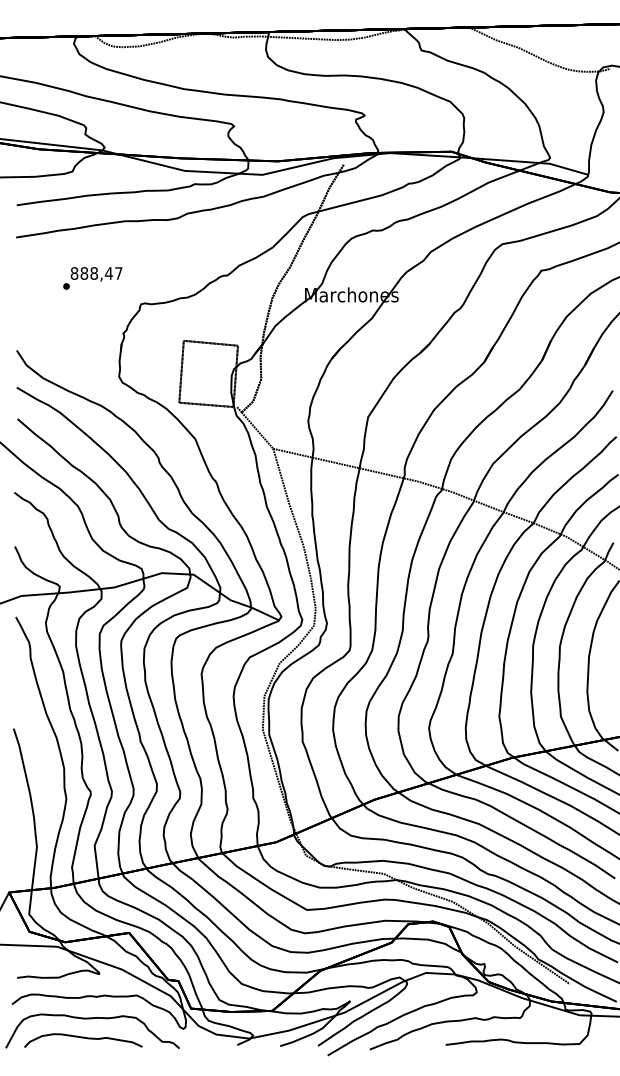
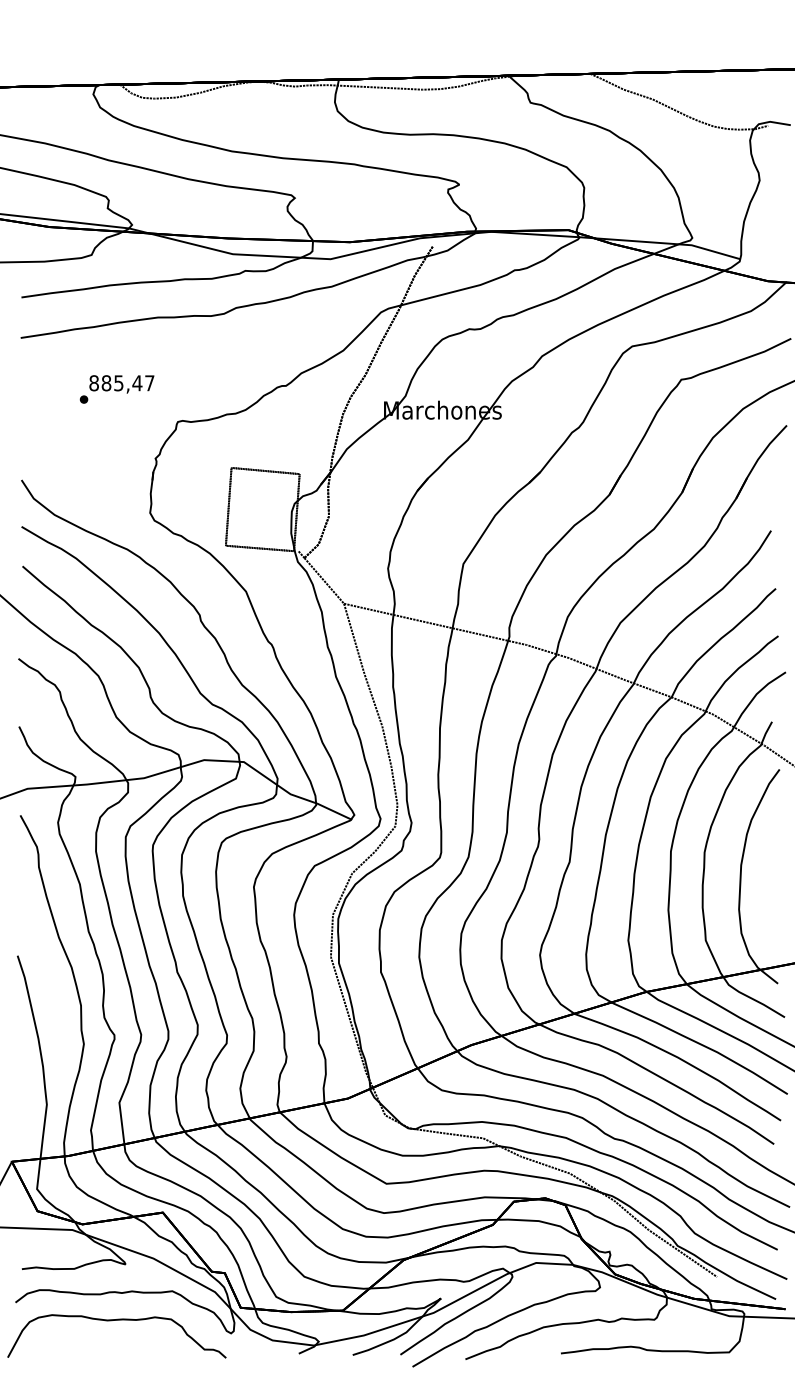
text: (93, 273) -> (118, 383), 888,47 -> 885,47
curve: (83, 1038) -> (105, 1345), removed

